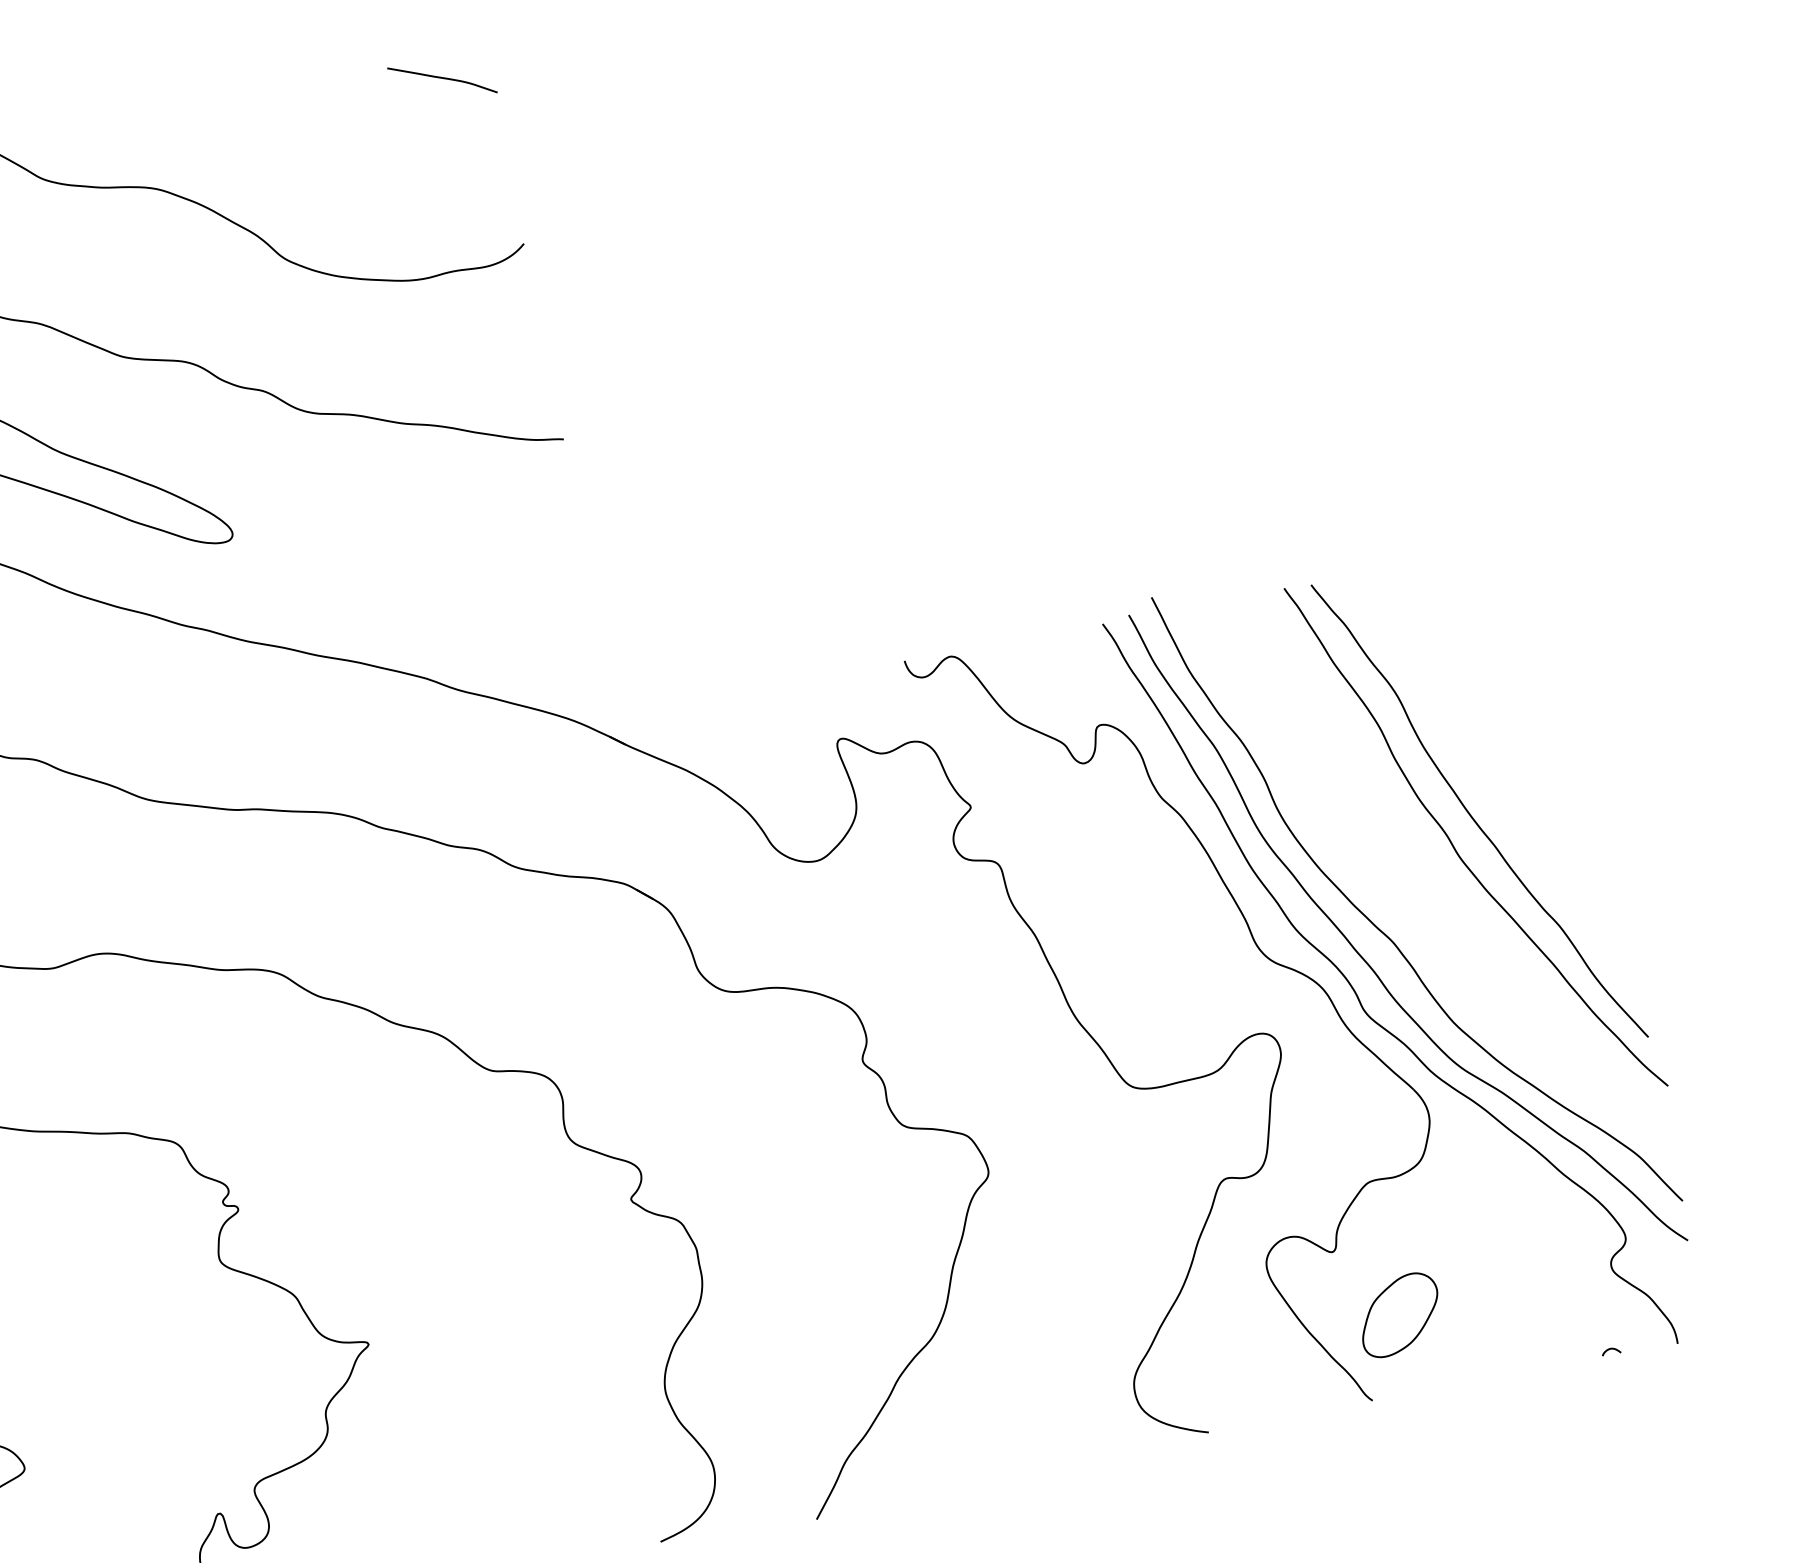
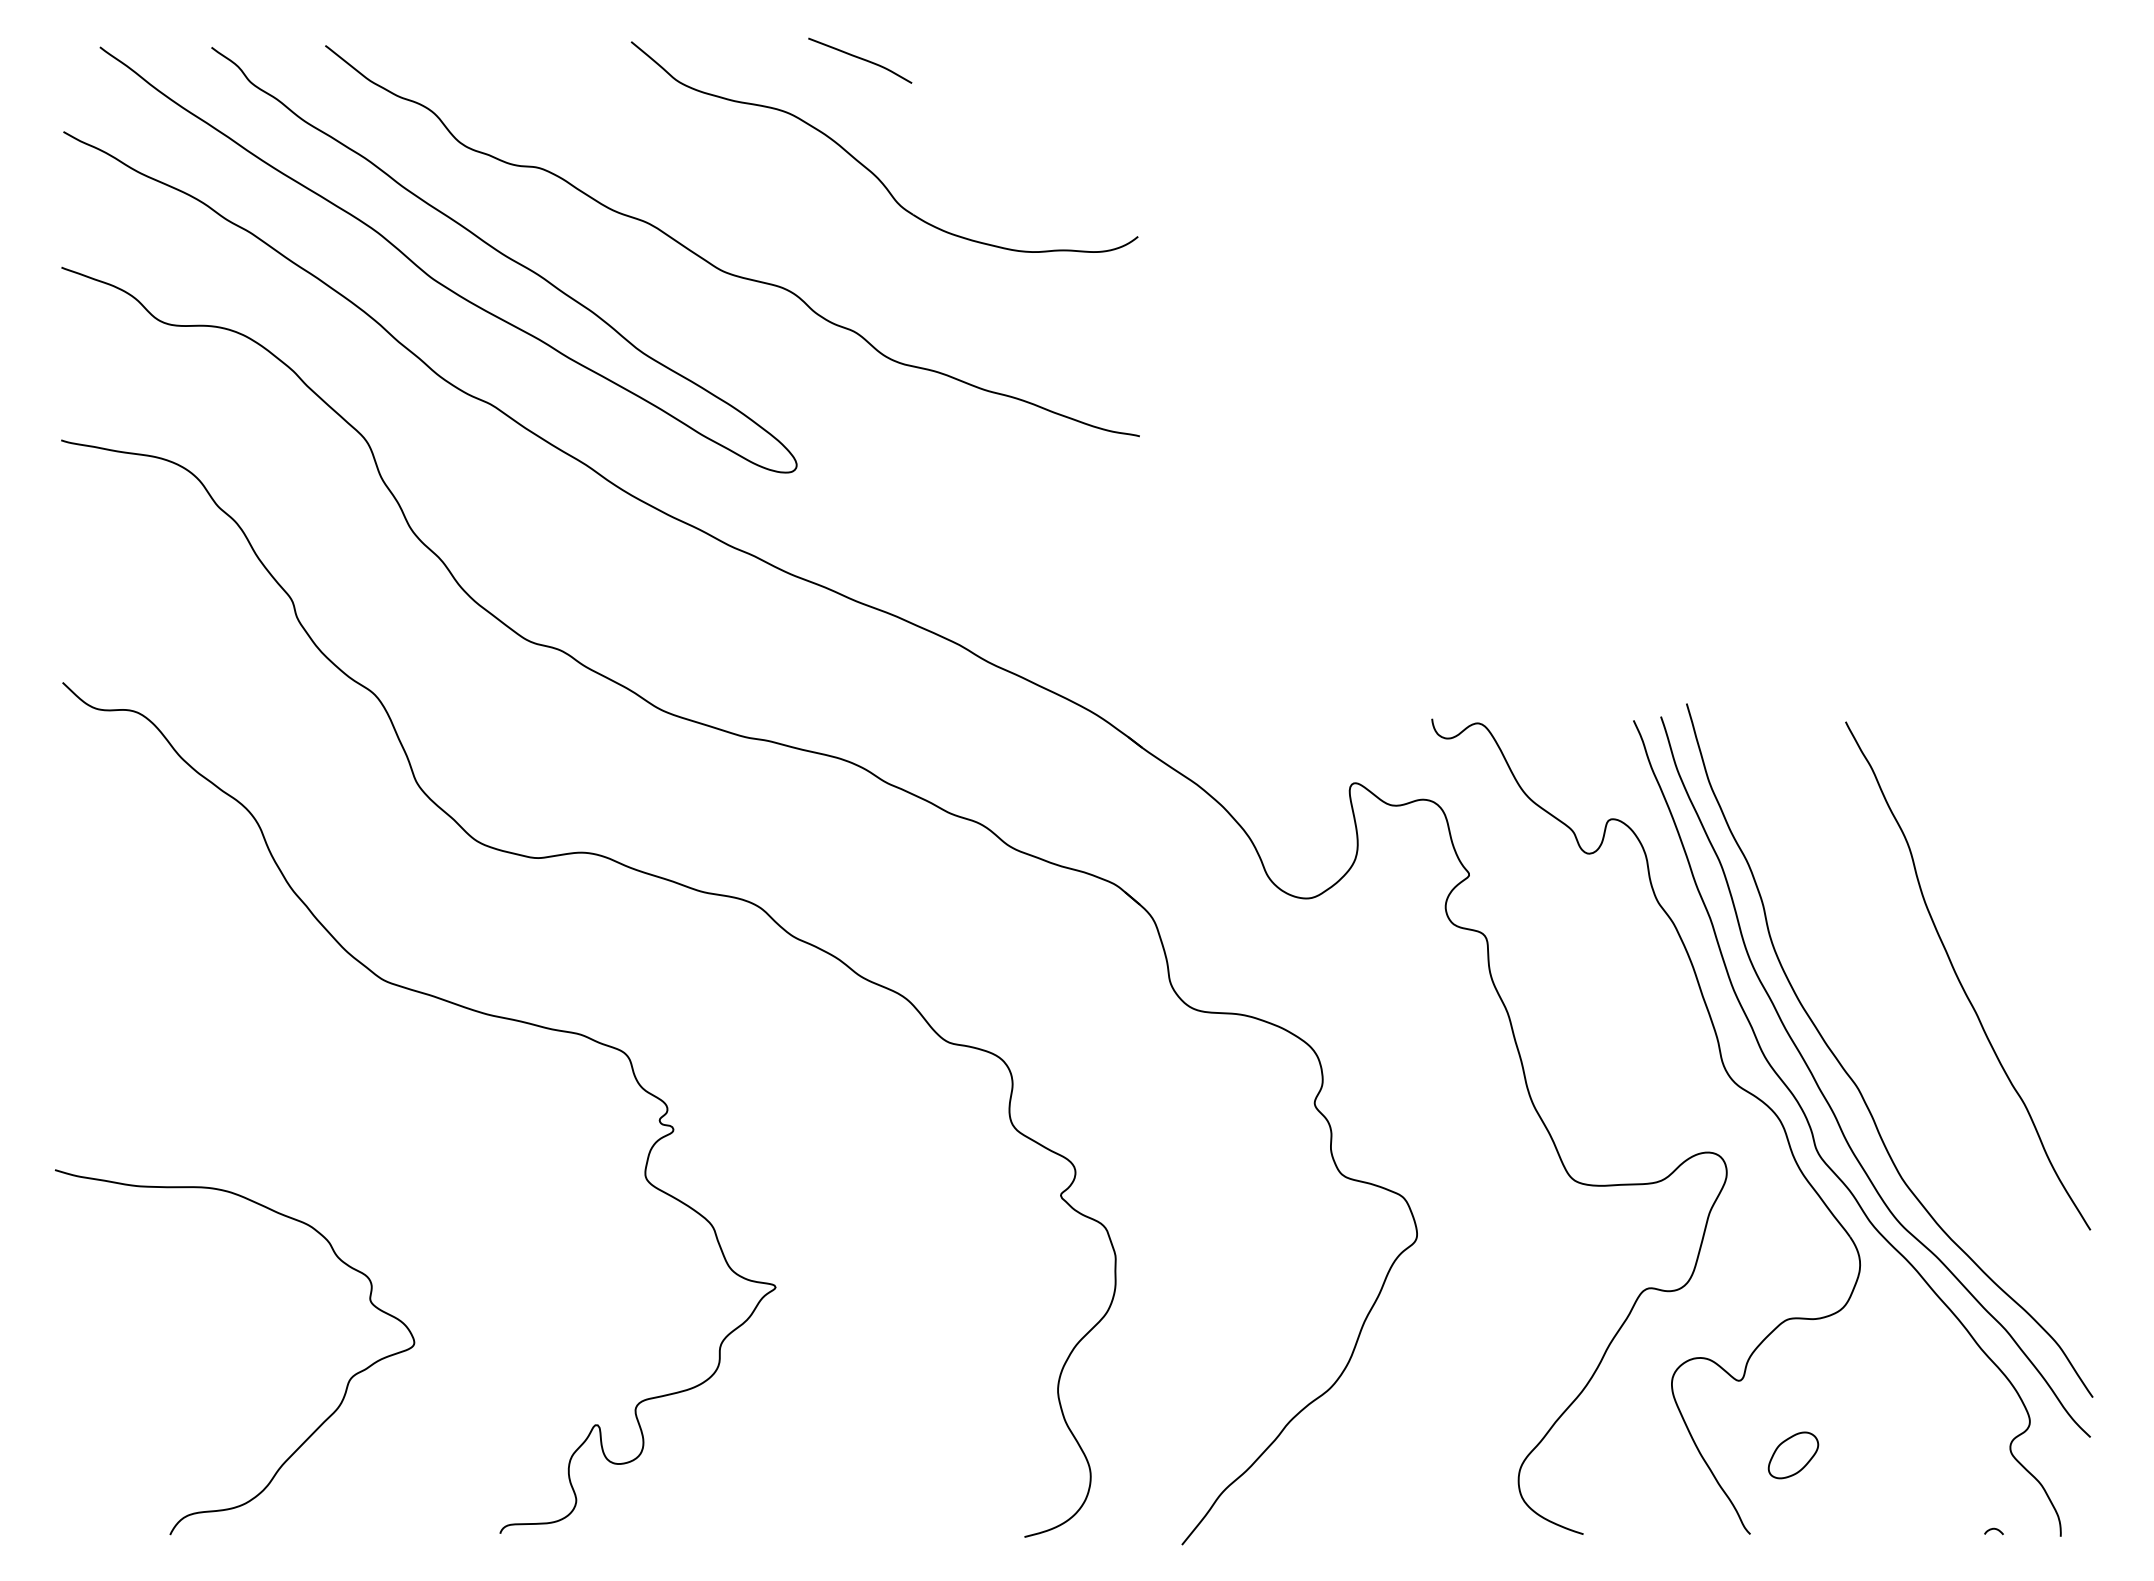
curve: (442, 79) -> (860, 59), moved
curve: (1455, 848) -> (1937, 1008), removed
part: (1399, 1315) -> (1793, 1455), size x0.6

